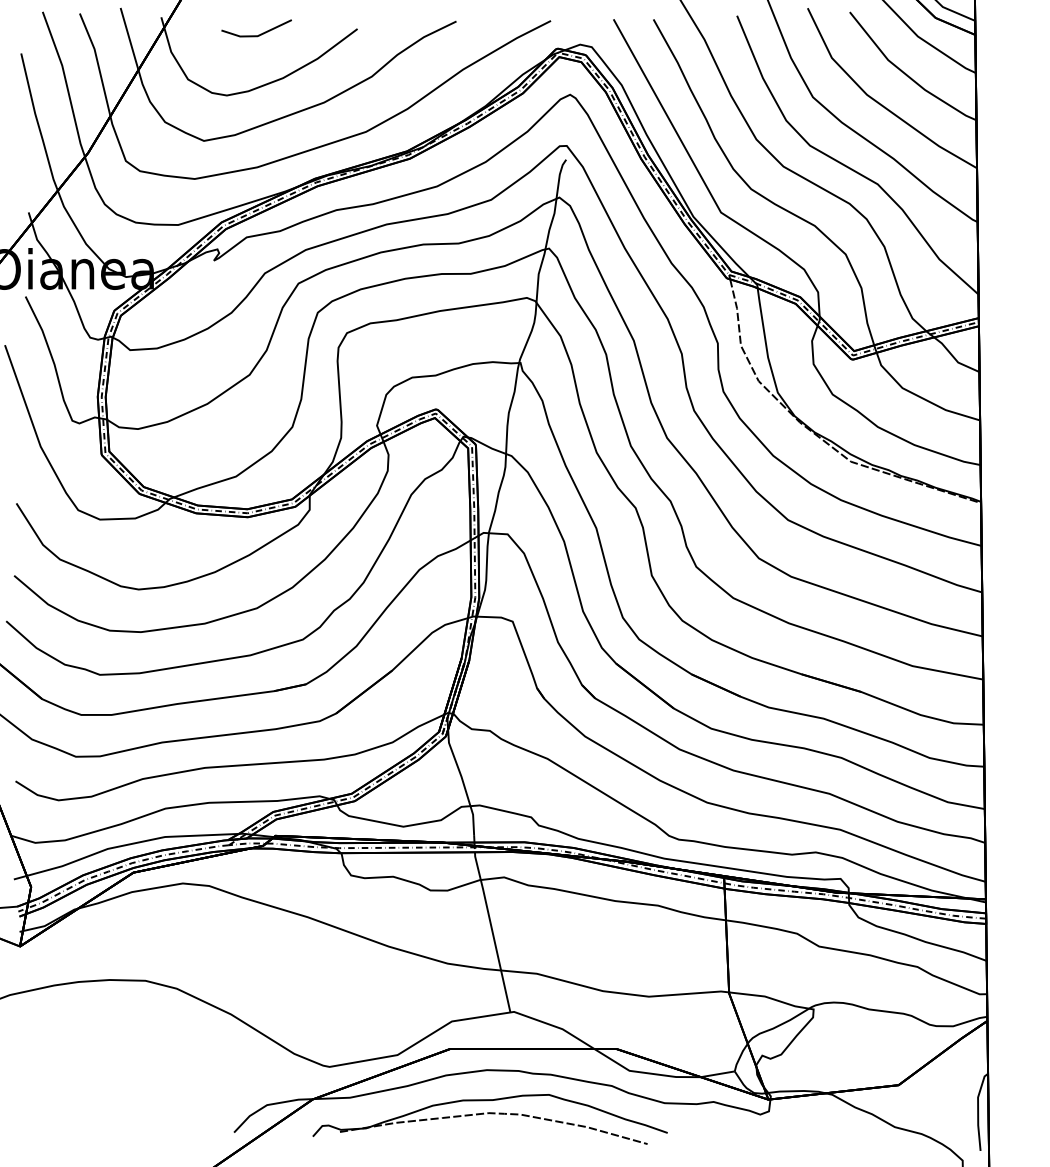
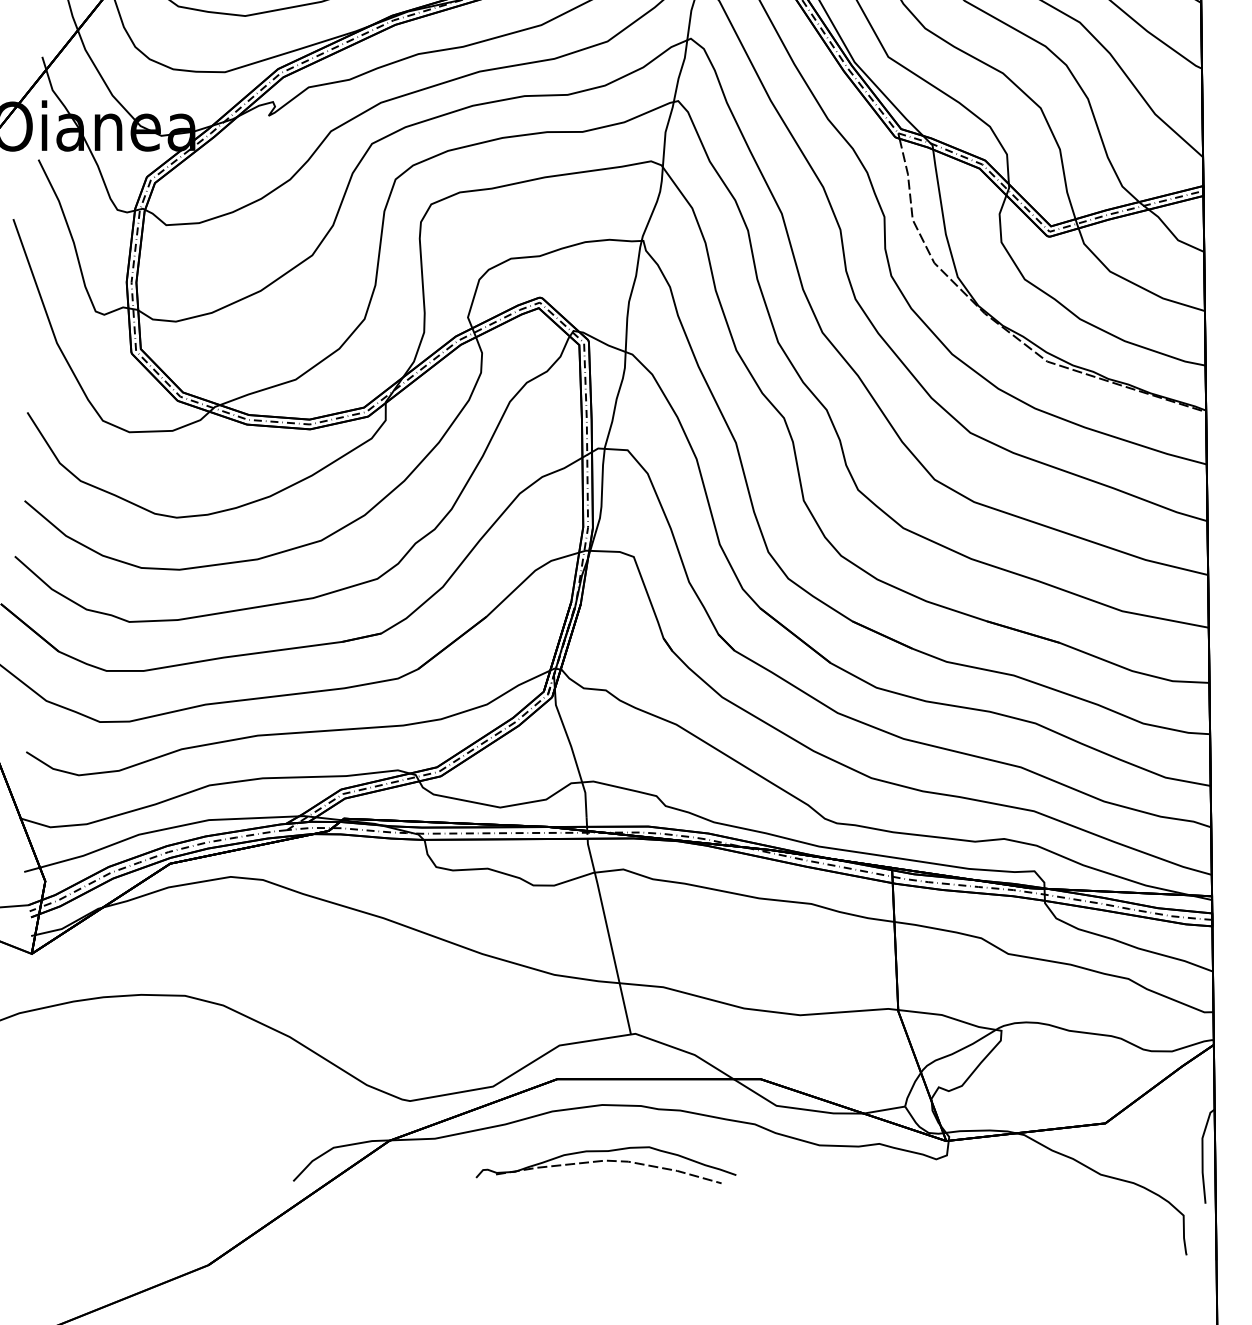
part: (489, 1119) -> (605, 1165), size x0.6

